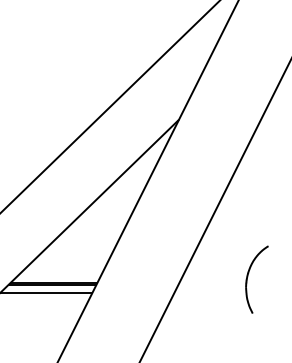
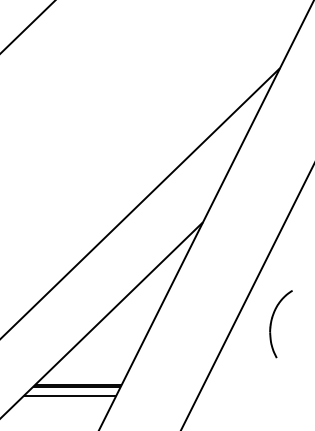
part: (248, 277) -> (272, 321), moved

